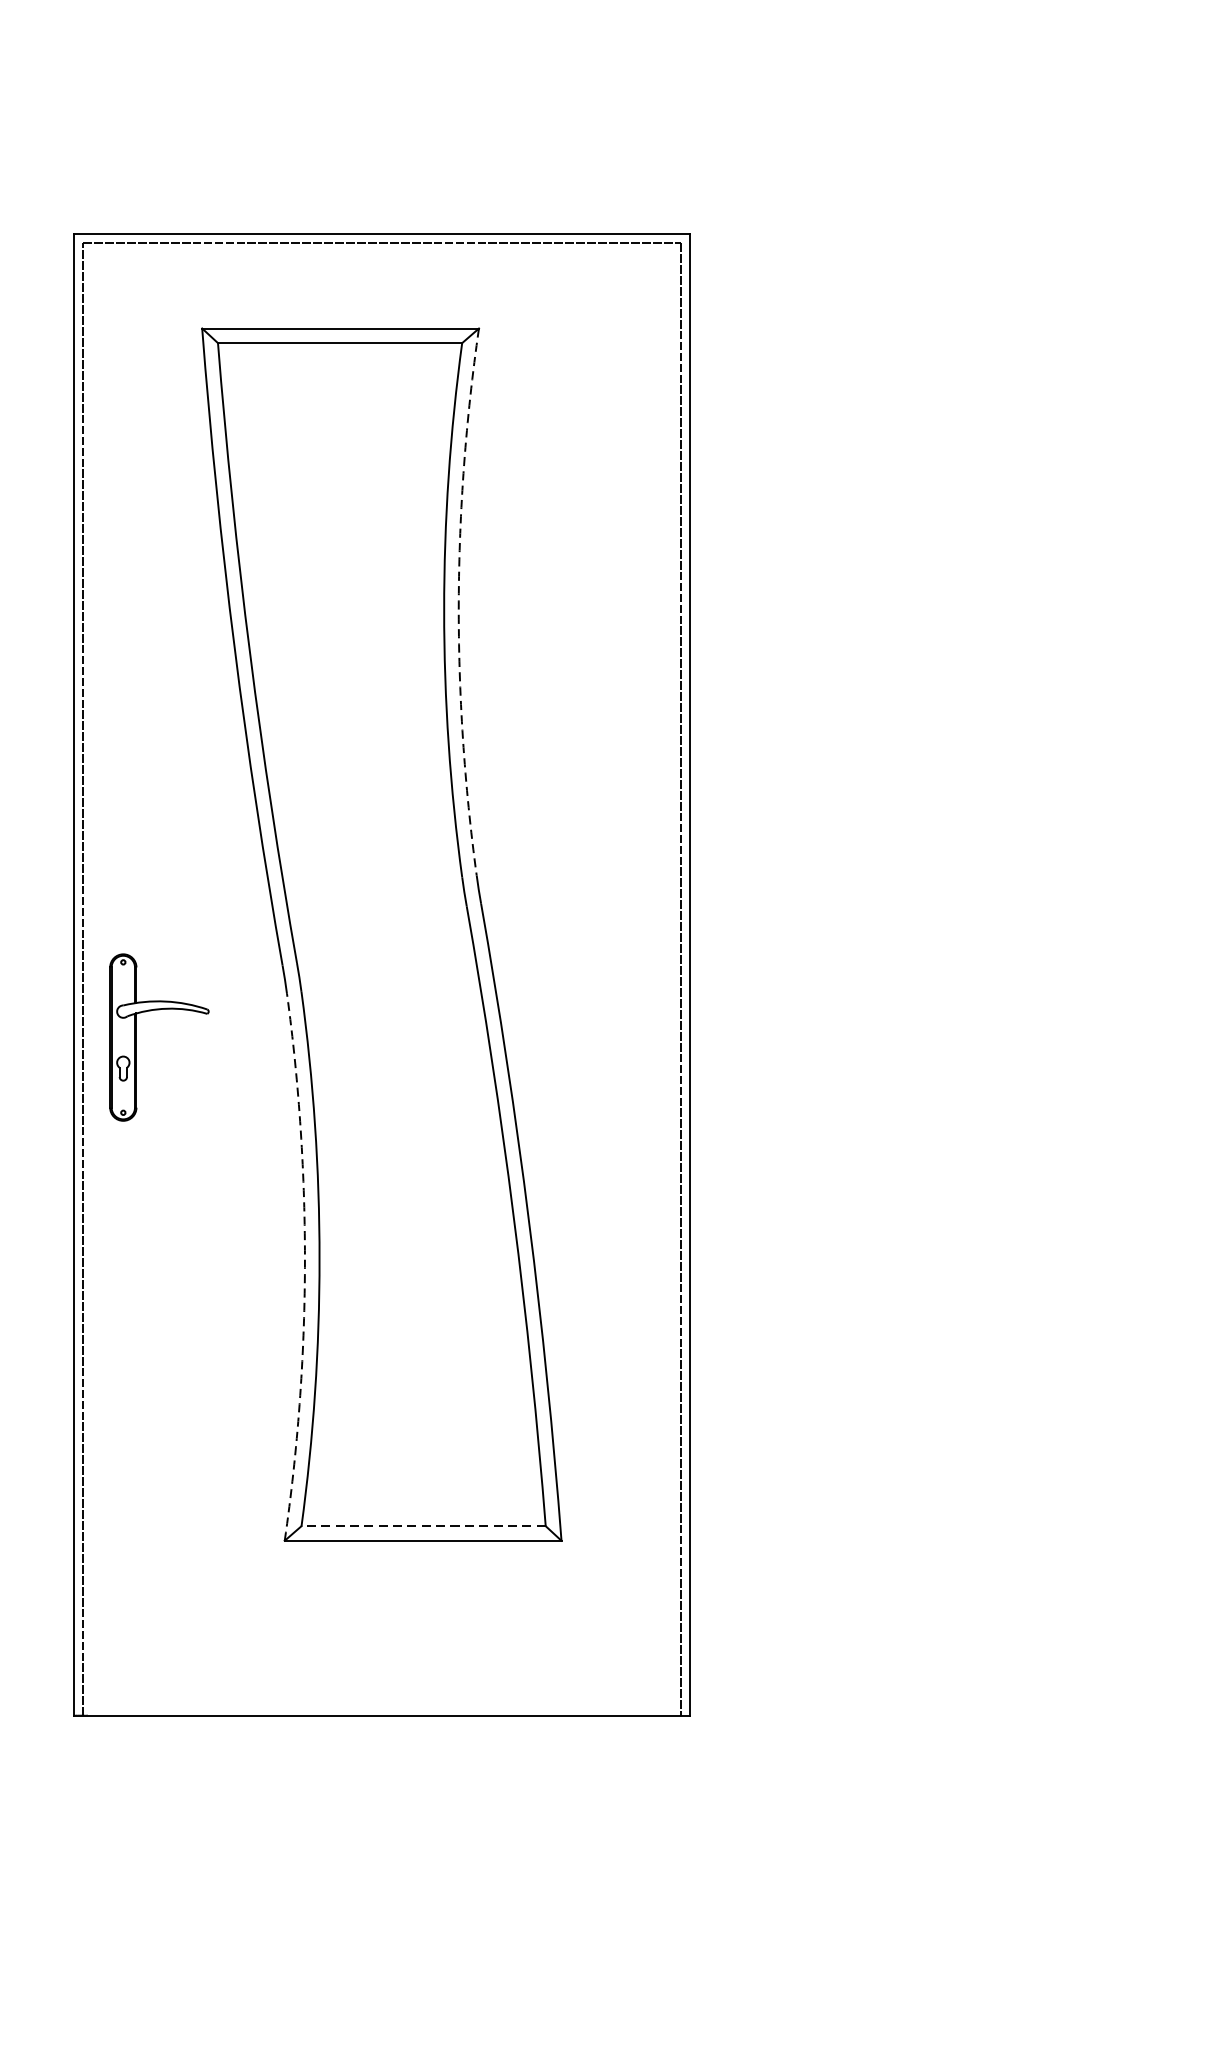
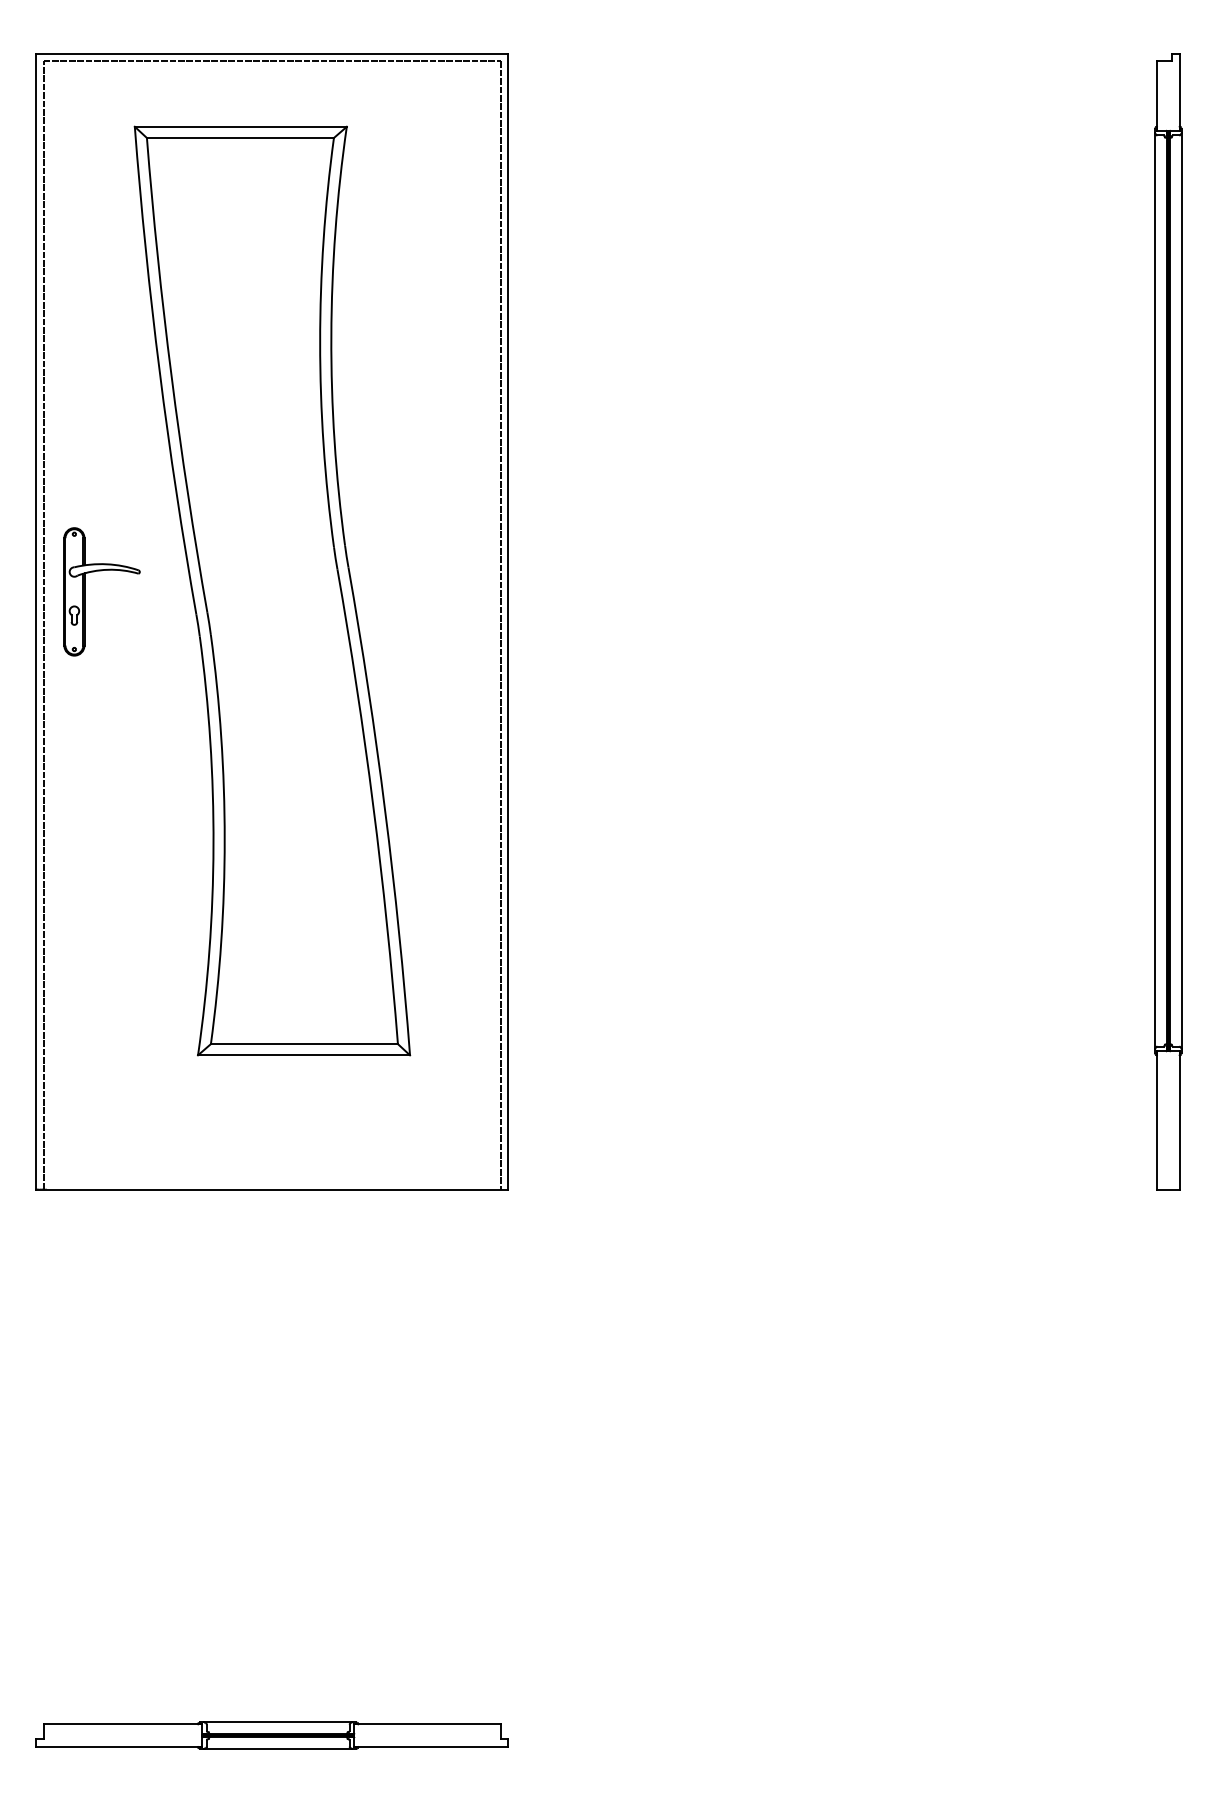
arc: (458, 602) -> (331, 336), dashed -> solid
part: (137, 1037) -> (85, 591), moved
arc: (304, 1266) -> (213, 845), dashed -> solid
line: (423, 1526) -> (304, 1044), dashed -> solid

